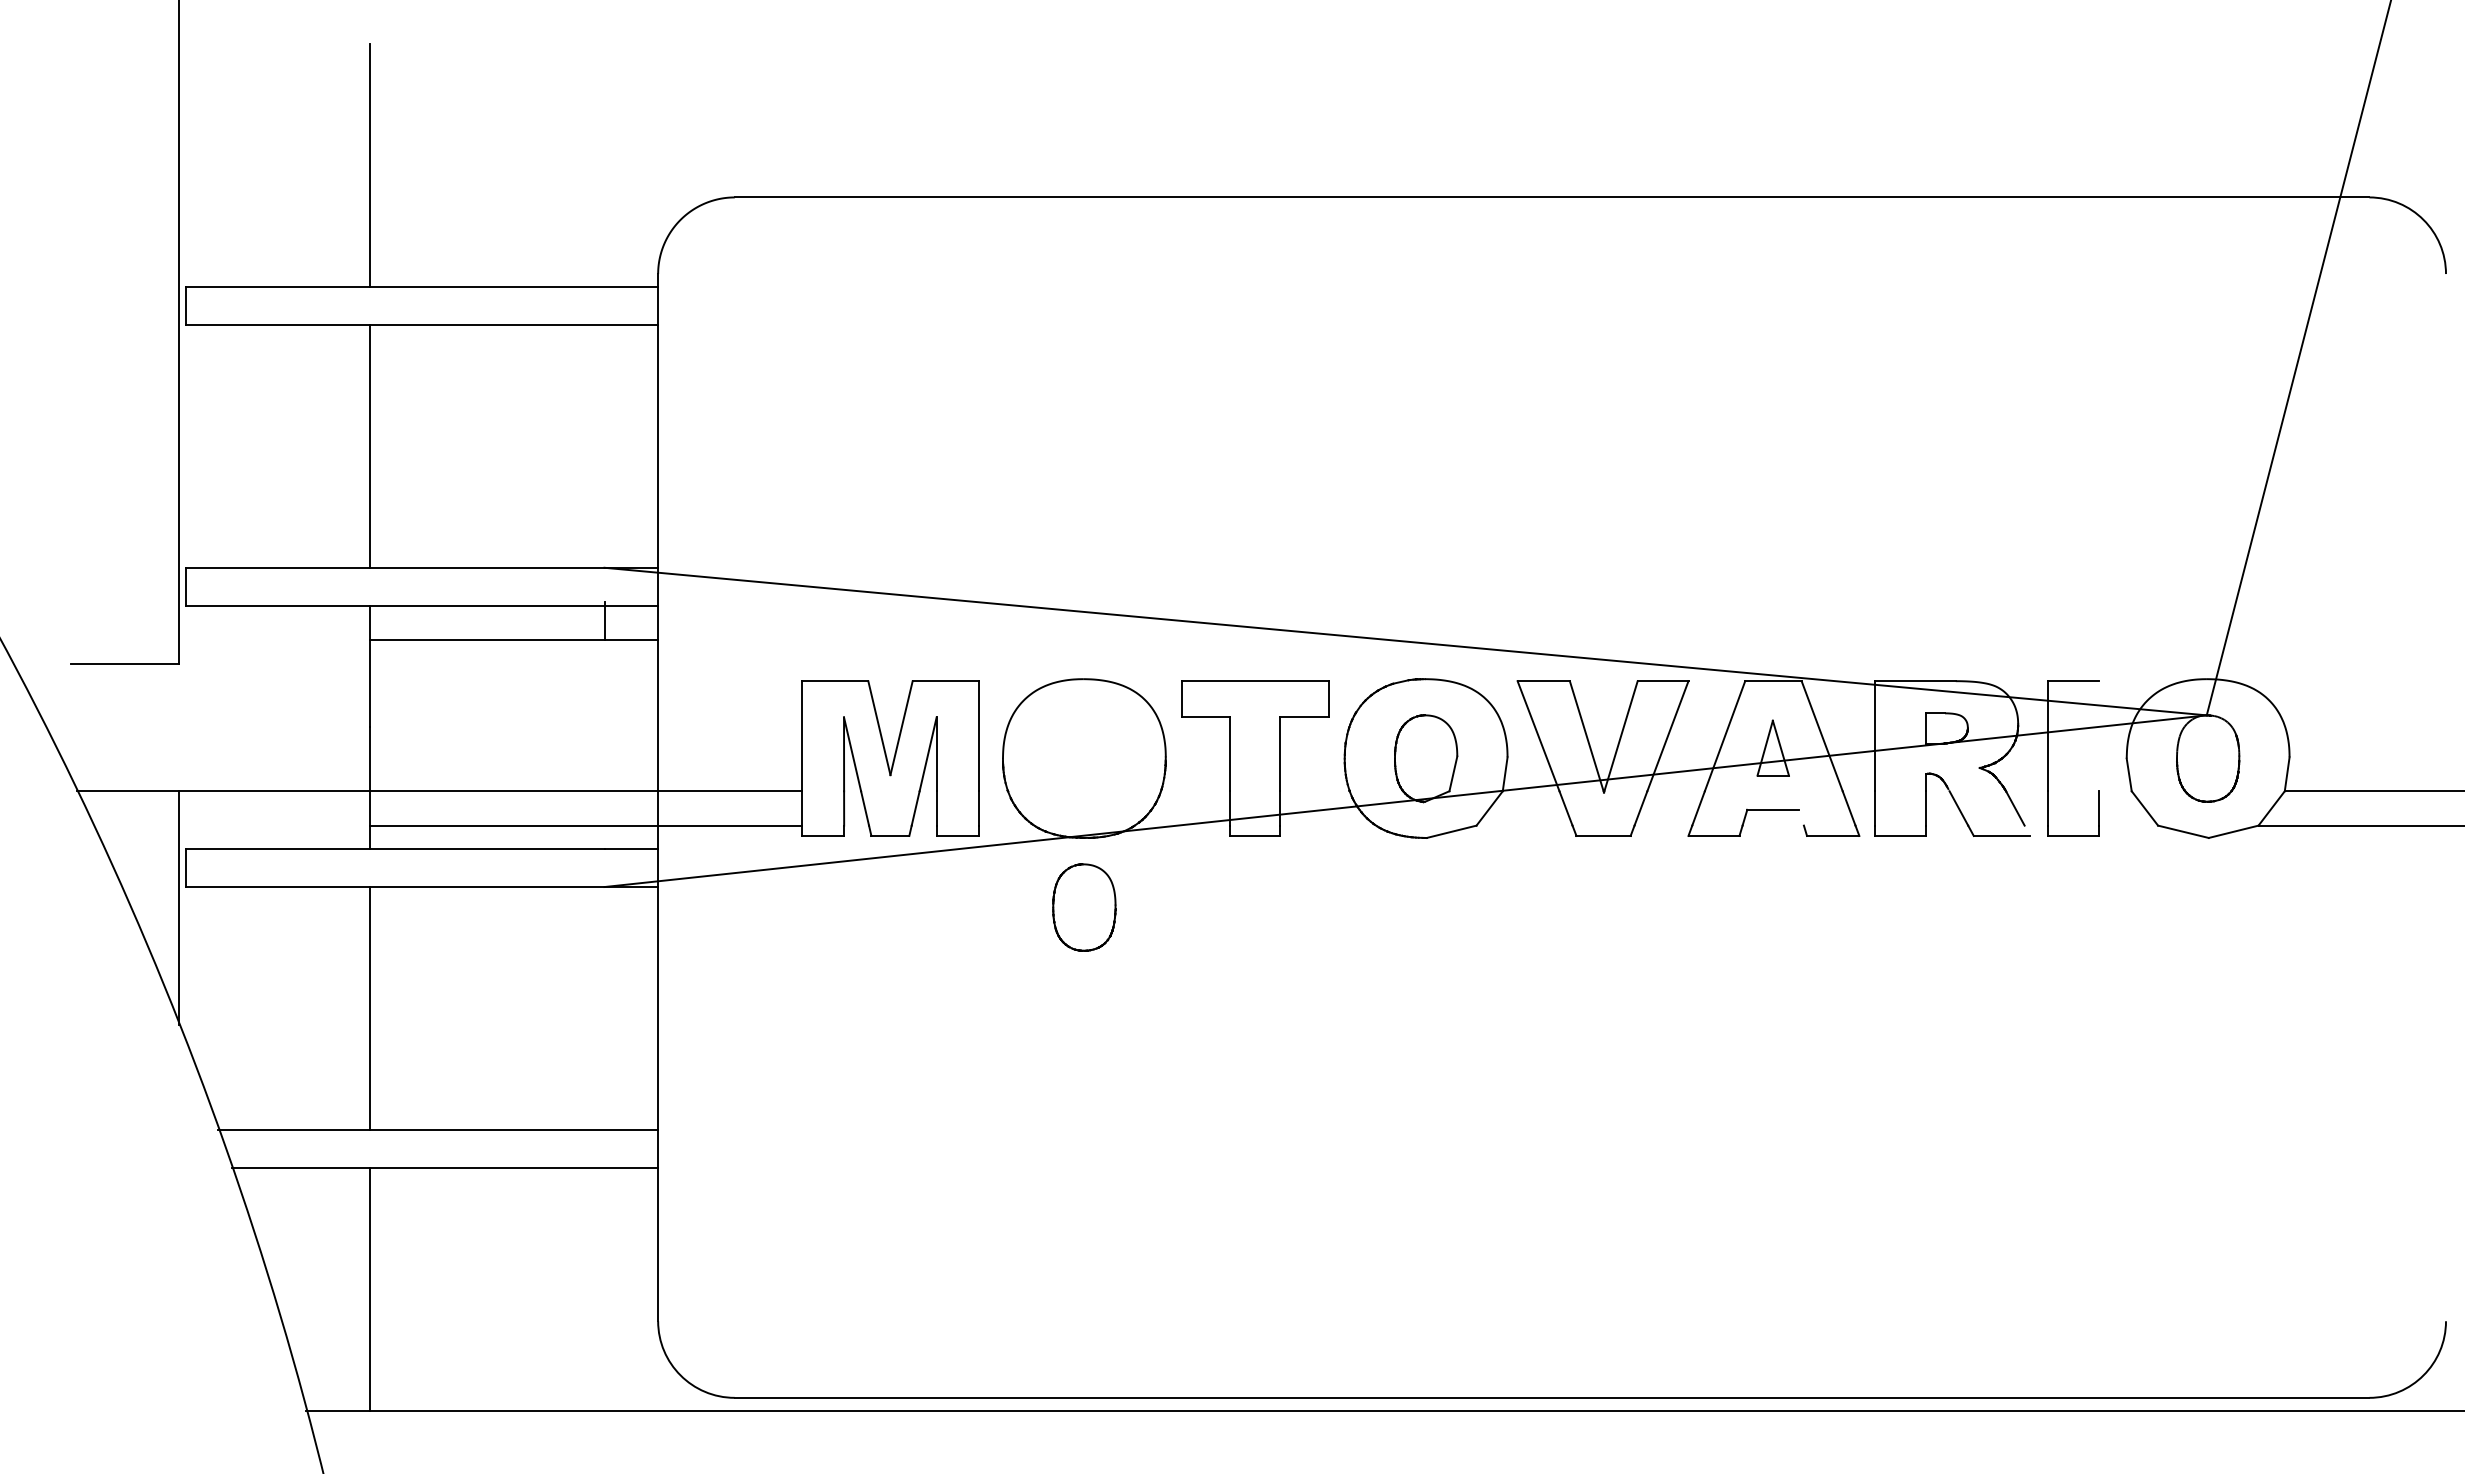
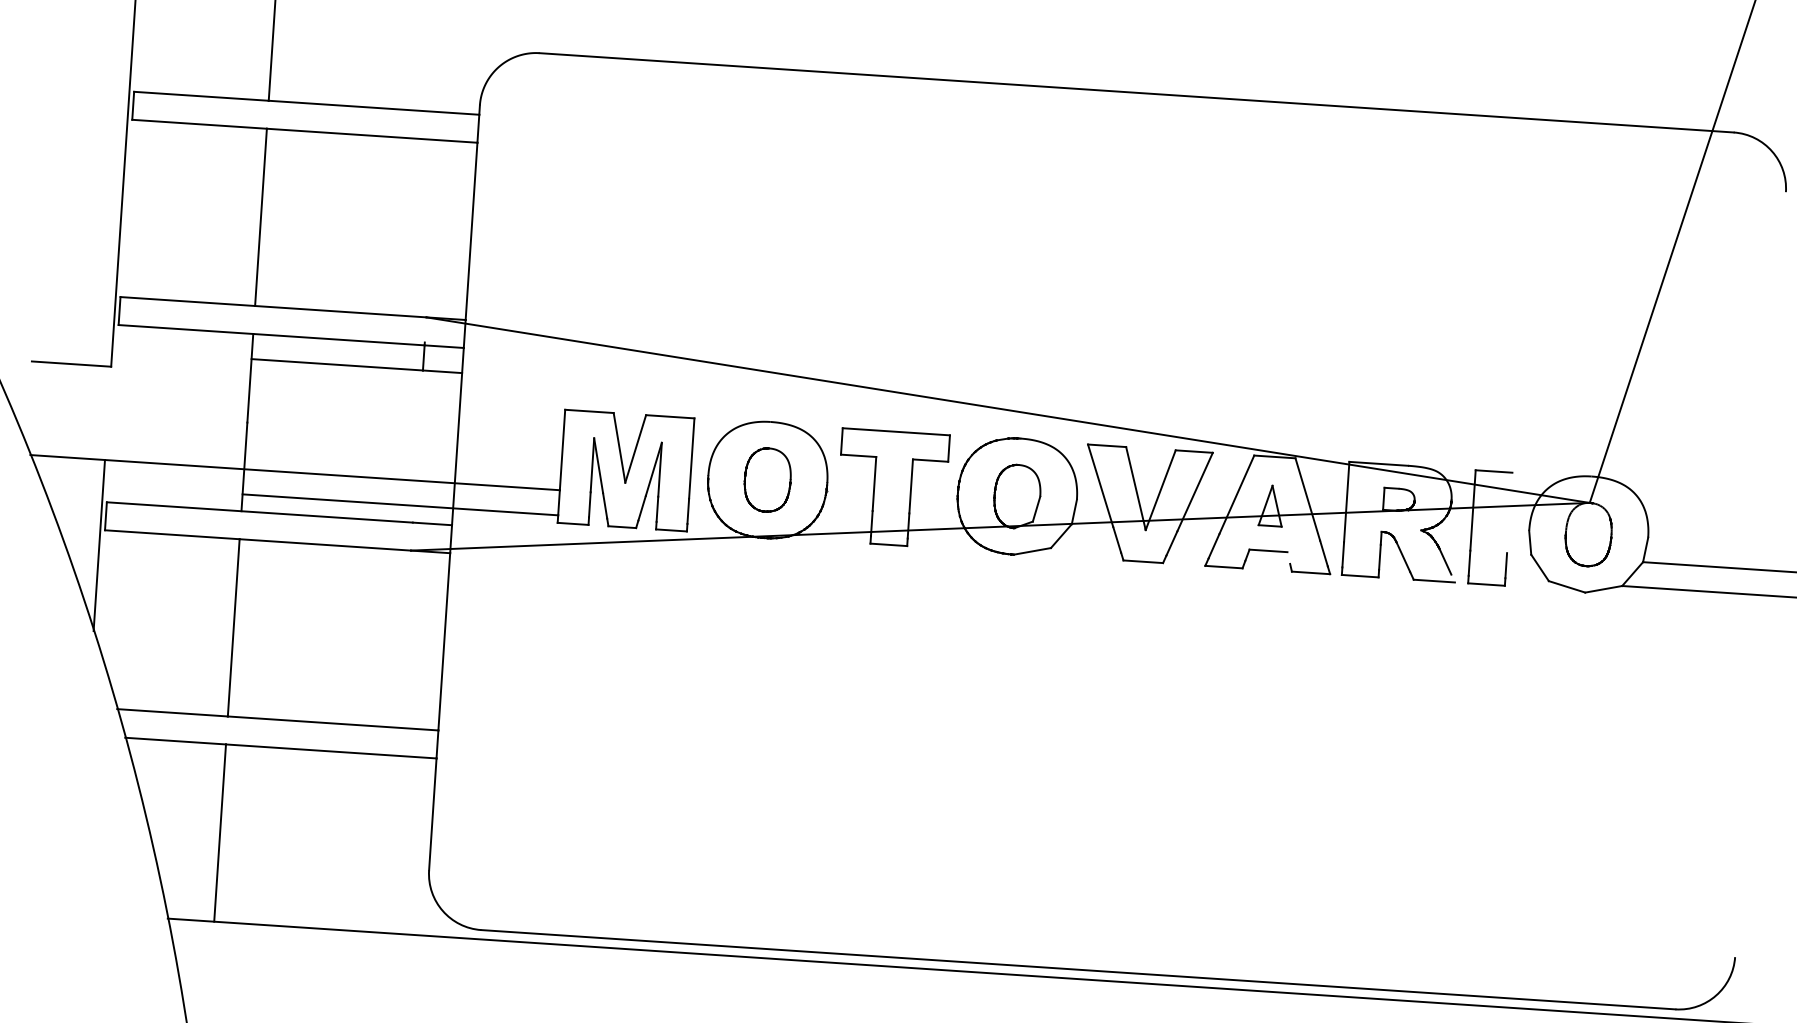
part: (1084, 907) -> (767, 479), moved

